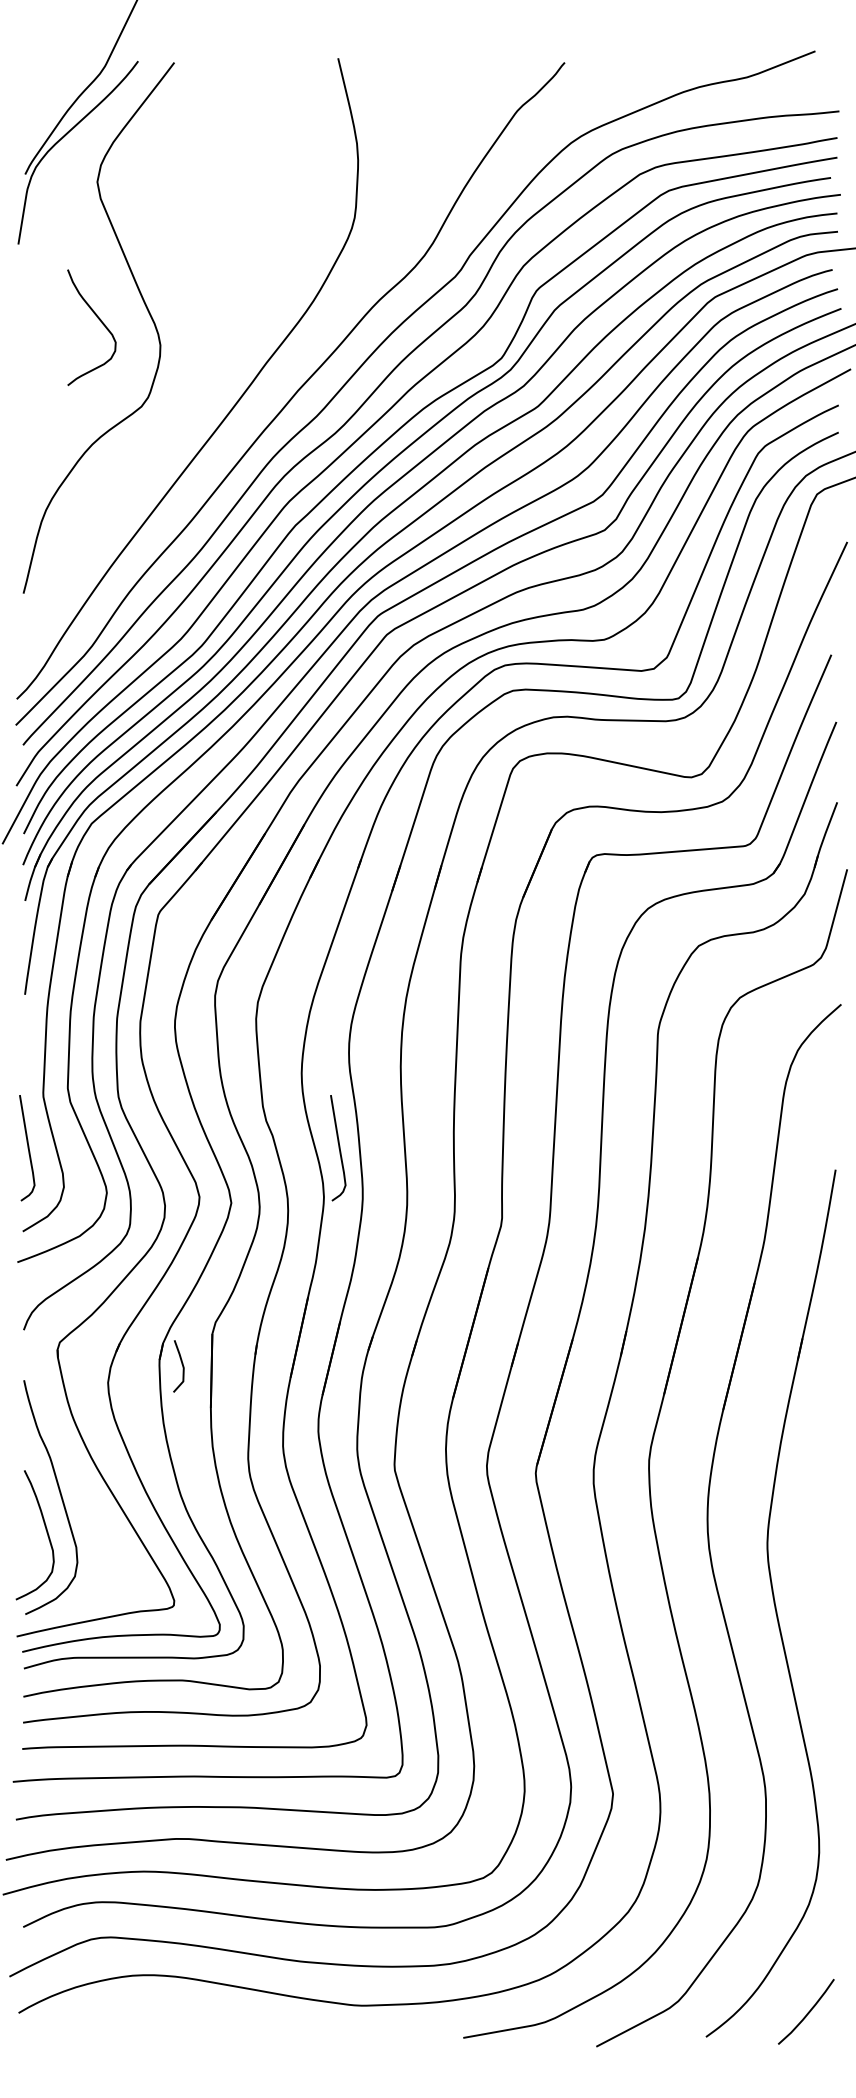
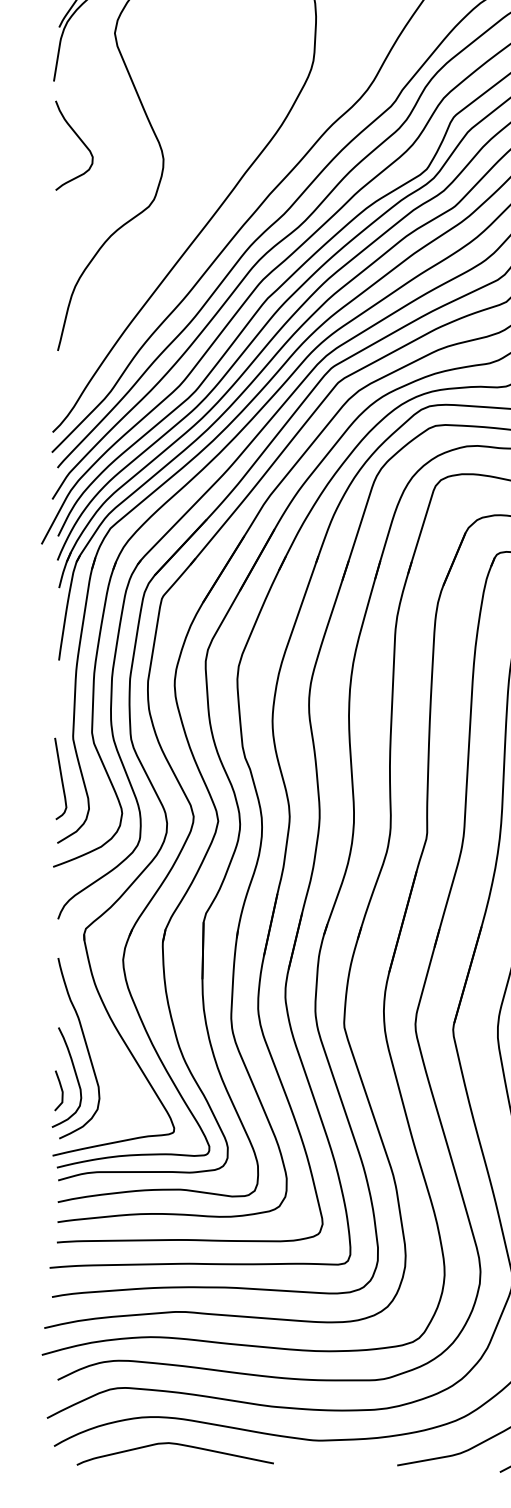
curve: (98, 319) -> (79, 139), moved
curve: (338, 1148) -> (300, 779), removed
line: (181, 1364) -> (60, 1089), moved
curve: (178, 2011) -> (177, 1445), added

